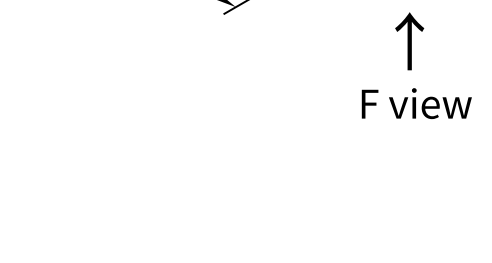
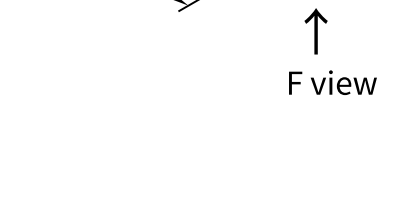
text: (409, 41) -> (315, 31), moved

